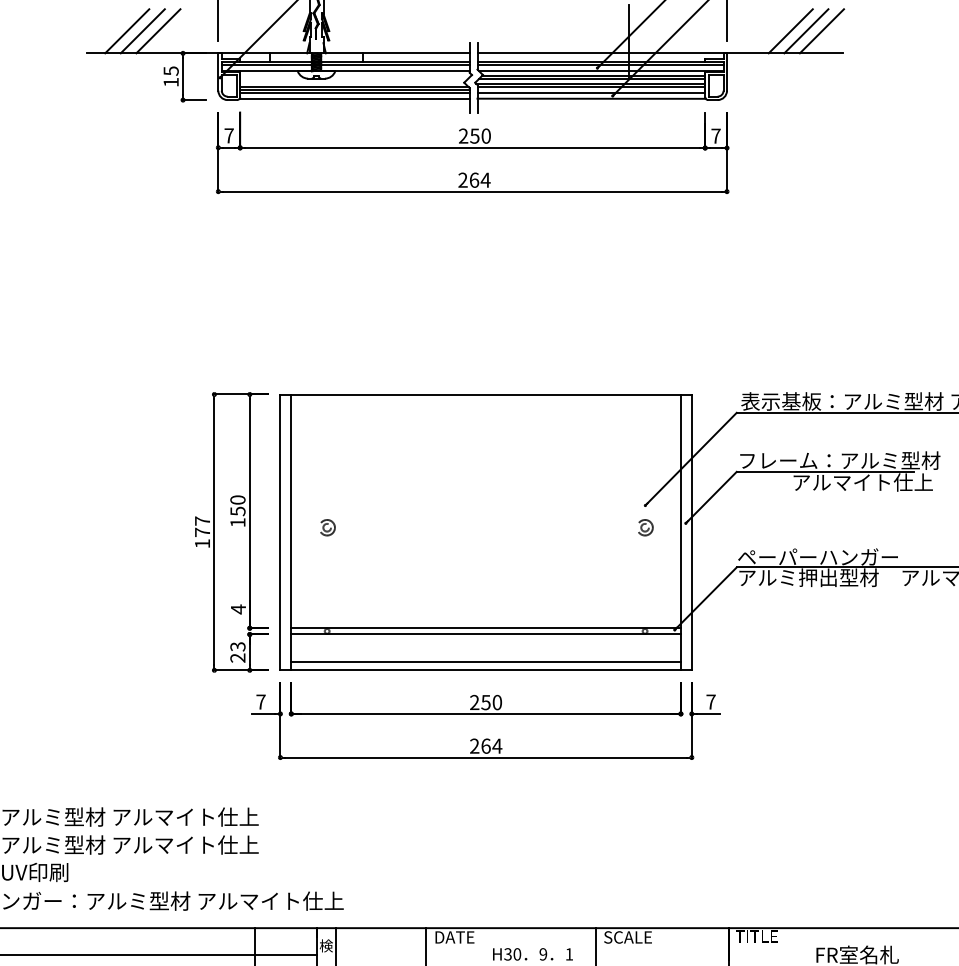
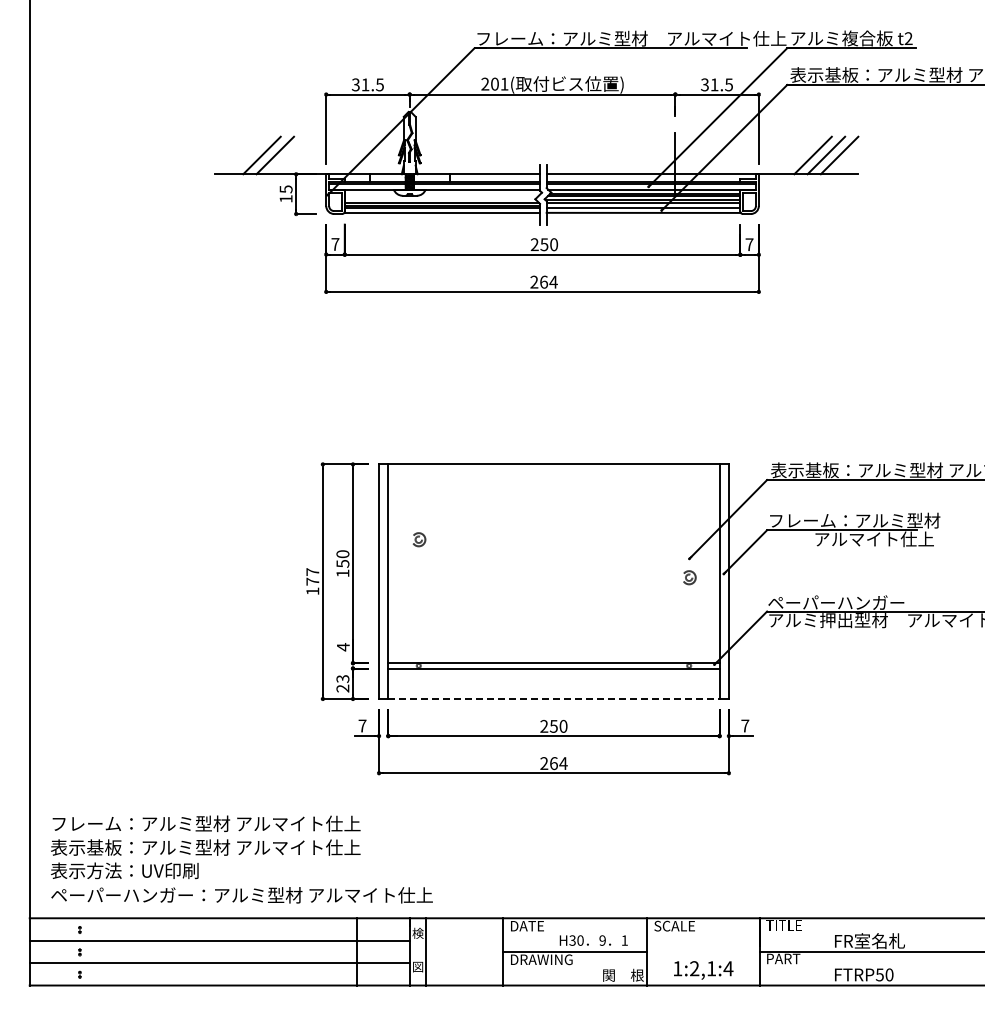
line: (126, 31) -> (248, 155), removed
part: (327, 527) -> (419, 539), moved
line: (485, 662) -> (553, 692), removed
line: (485, 670) -> (553, 699), solid -> dashed

